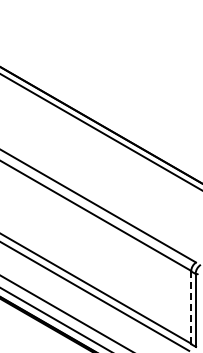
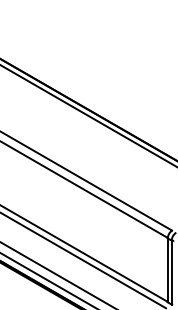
line: (191, 307) -> (168, 270), dashed -> solid

